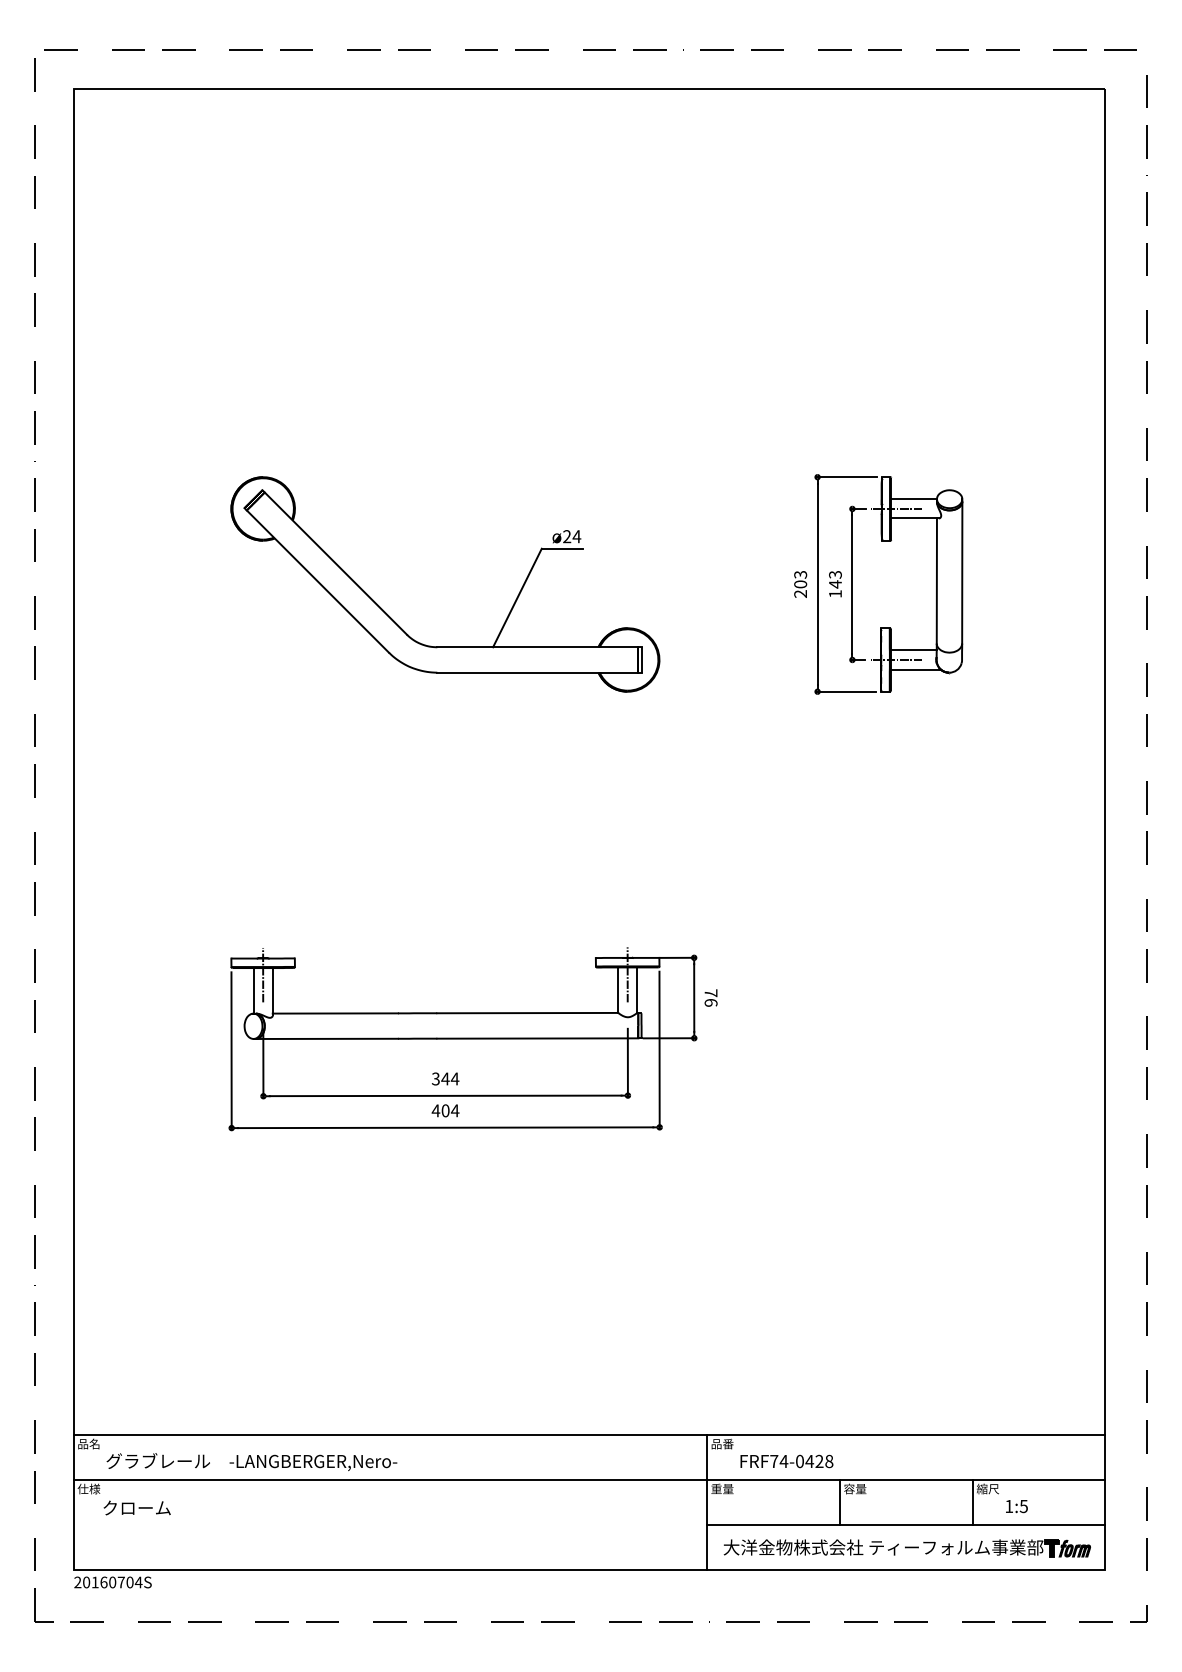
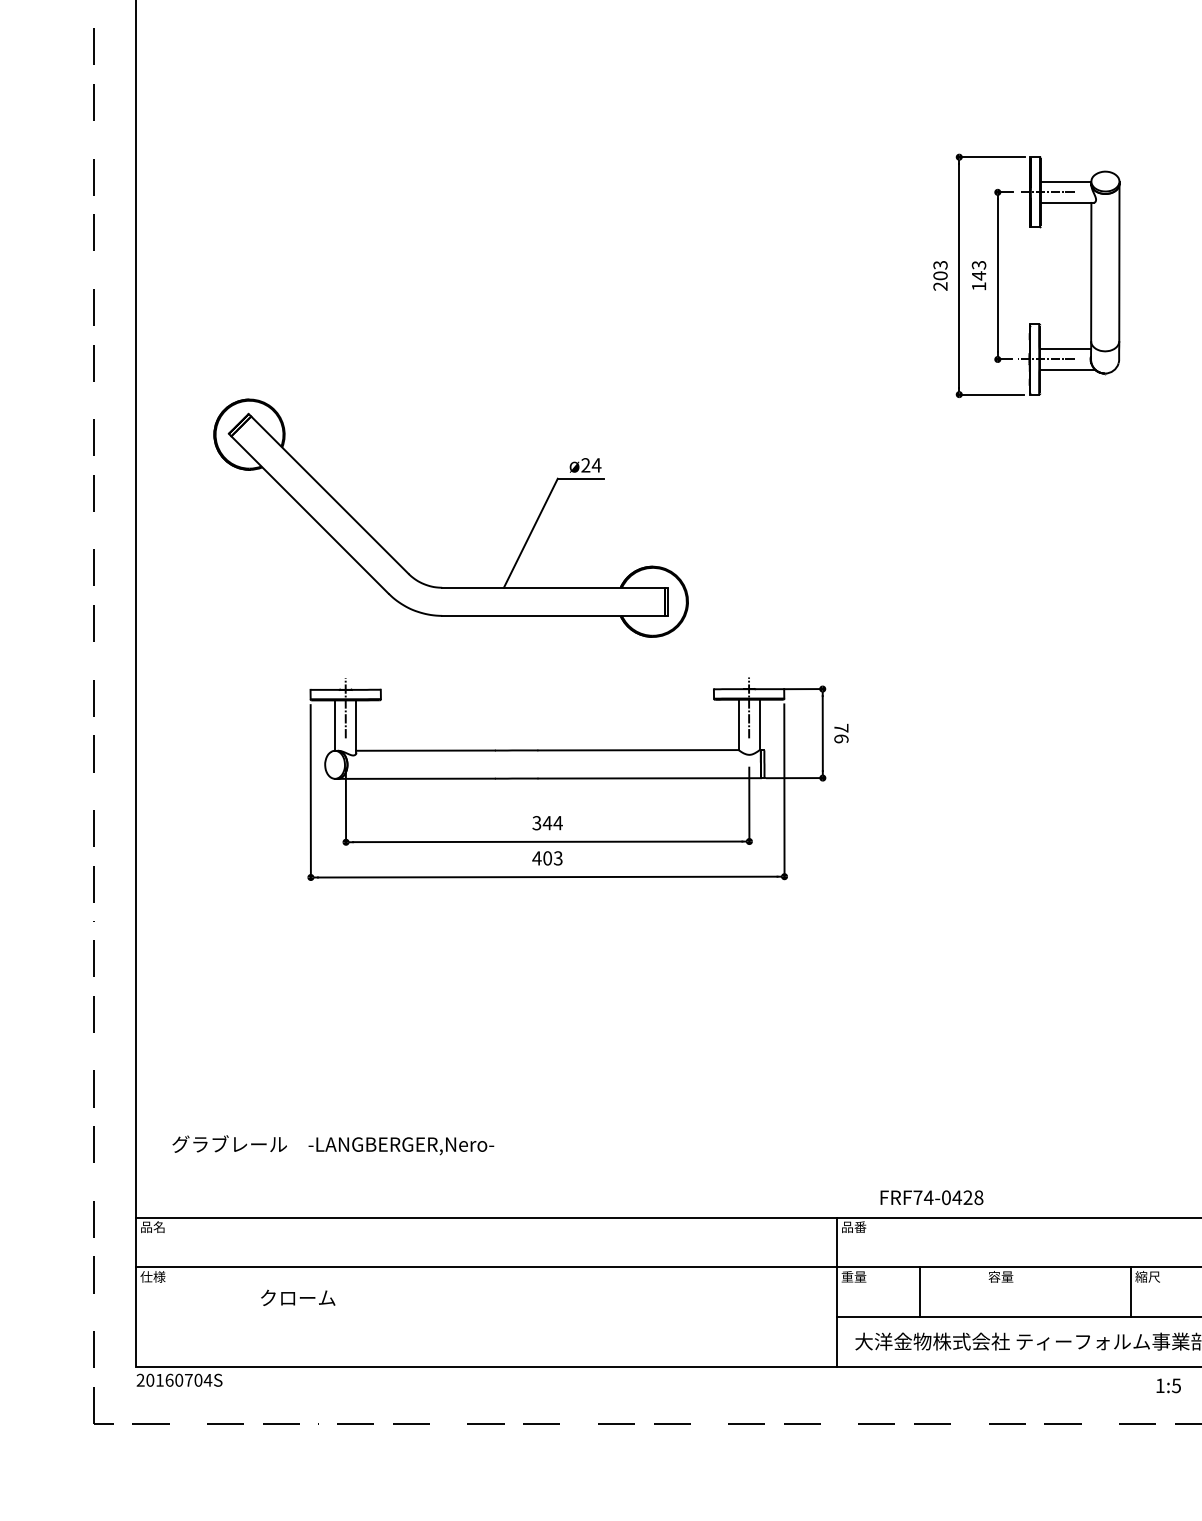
part: (401, 627) -> (402, 565), moved
text: (455, 1110) -> (558, 858), 404 -> 403
text: (251, 1461) -> (332, 1144), moved
text: (786, 1461) -> (931, 1197), moved
line: (839, 1502) -> (919, 1291), moved
text: (1016, 1506) -> (1168, 1385), moved
text: (136, 1507) -> (297, 1297), moved

